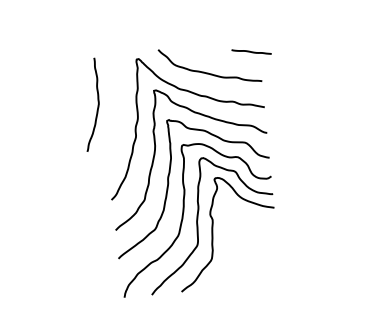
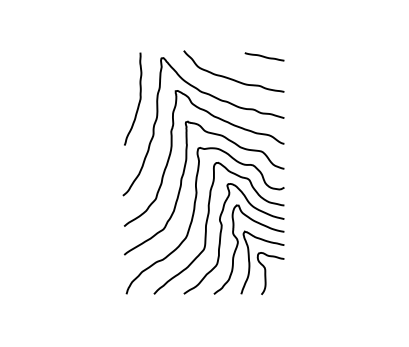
line: (251, 51) -> (264, 56), moved
curve: (97, 103) -> (139, 98), moved
part: (241, 241) -> (248, 249), added

